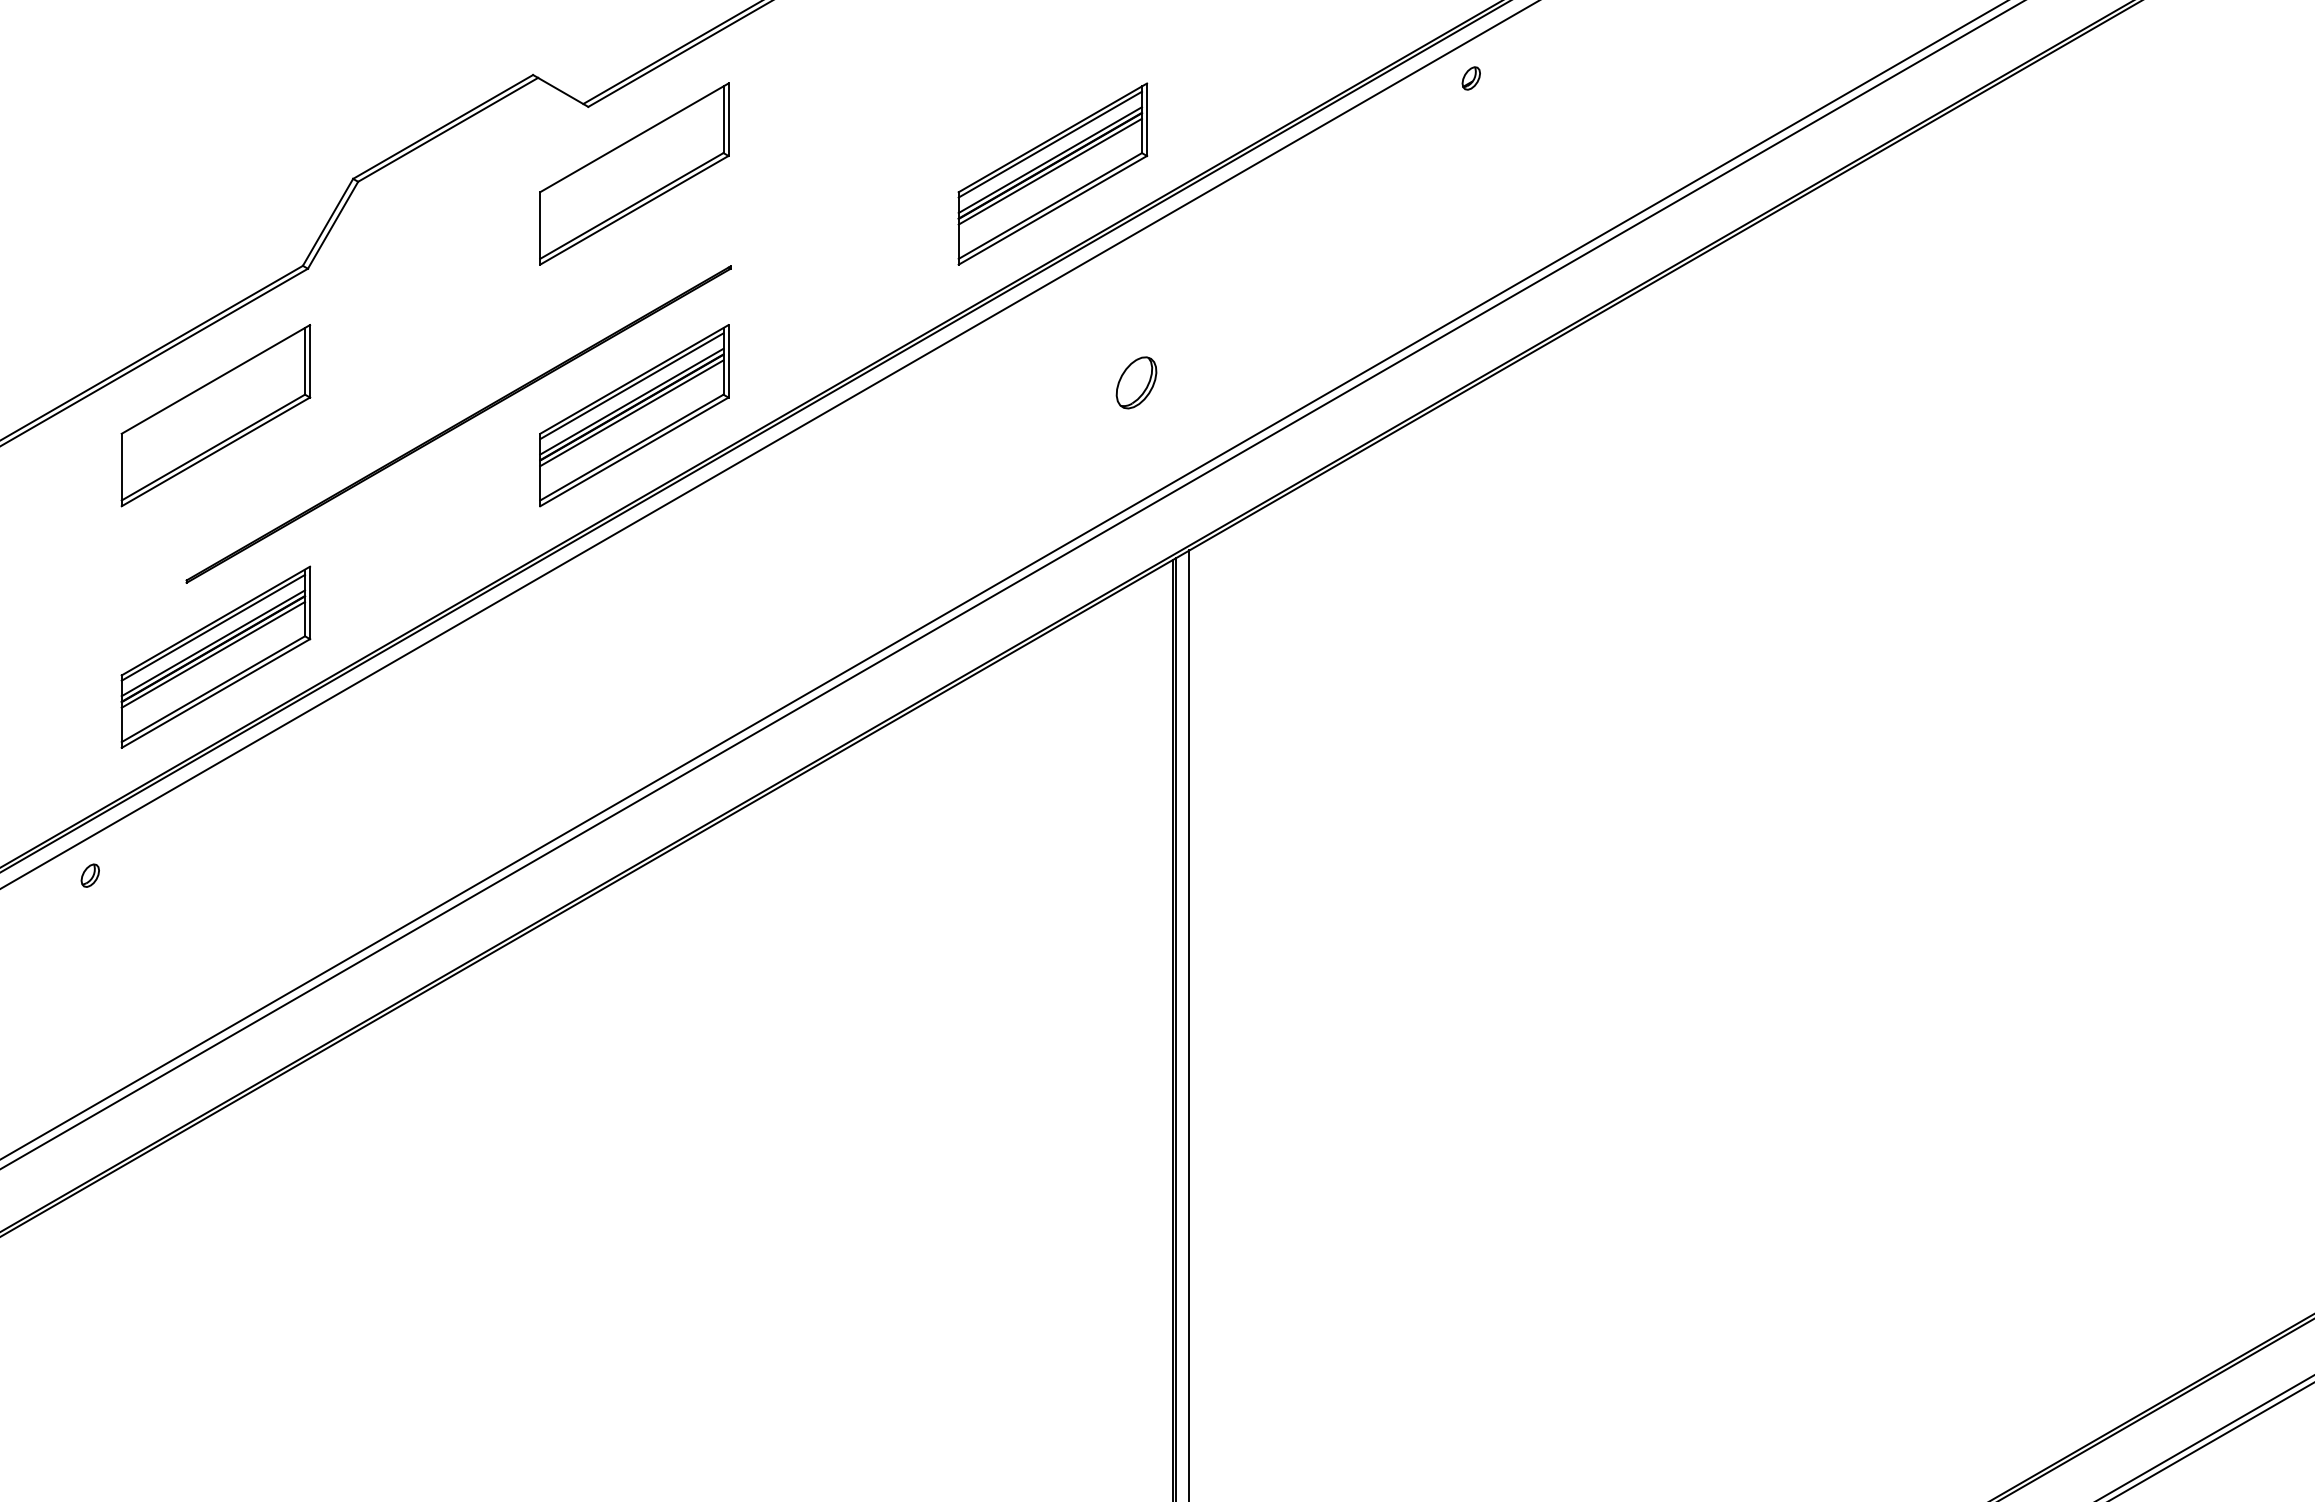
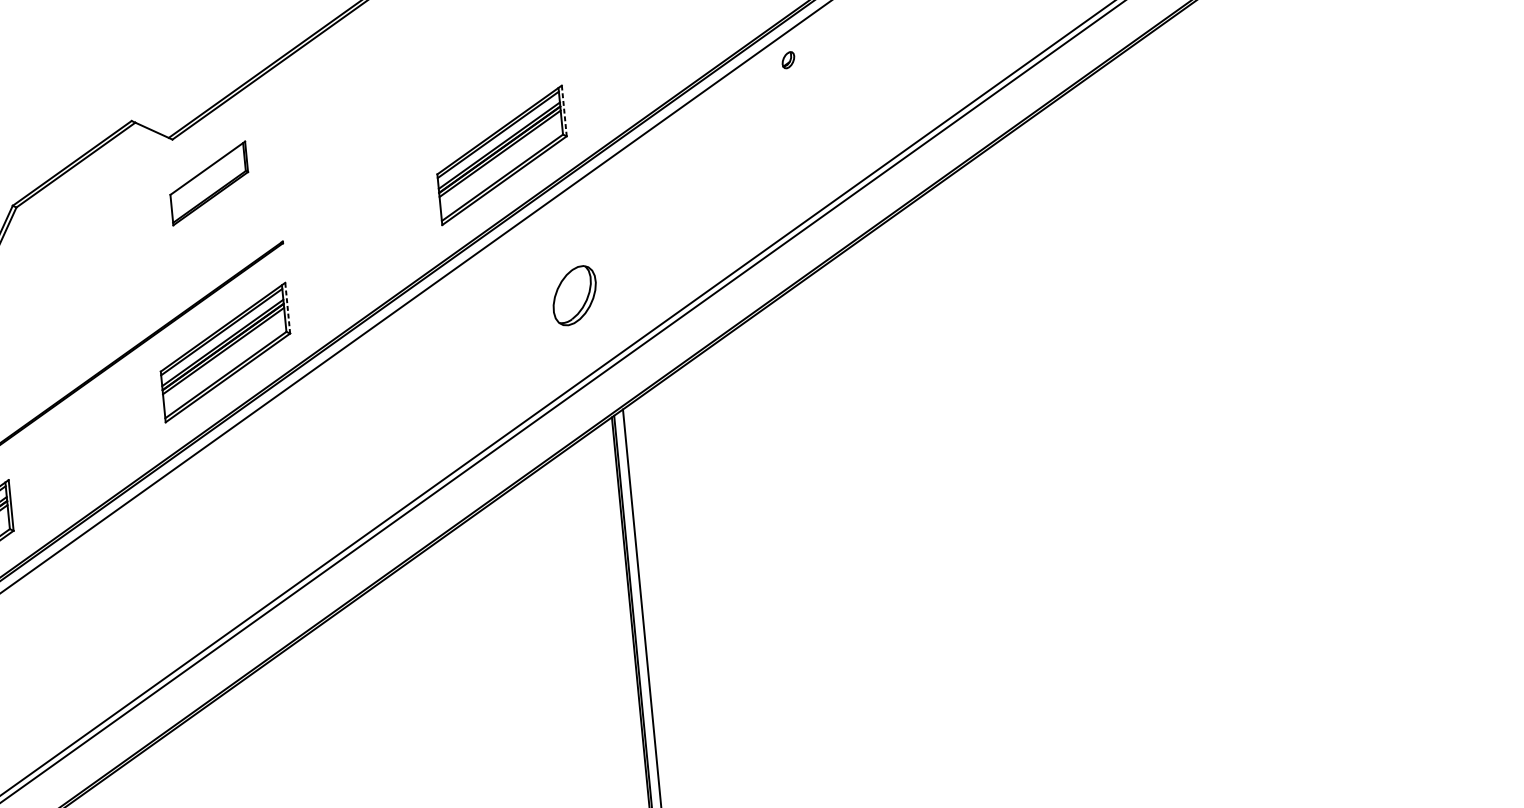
line: (1147, 120) -> (564, 111), solid -> dashed
part: (634, 173) -> (209, 183), size x0.6
line: (728, 361) -> (287, 308), solid -> dashed
part: (1136, 382) -> (574, 295), size x1.6

